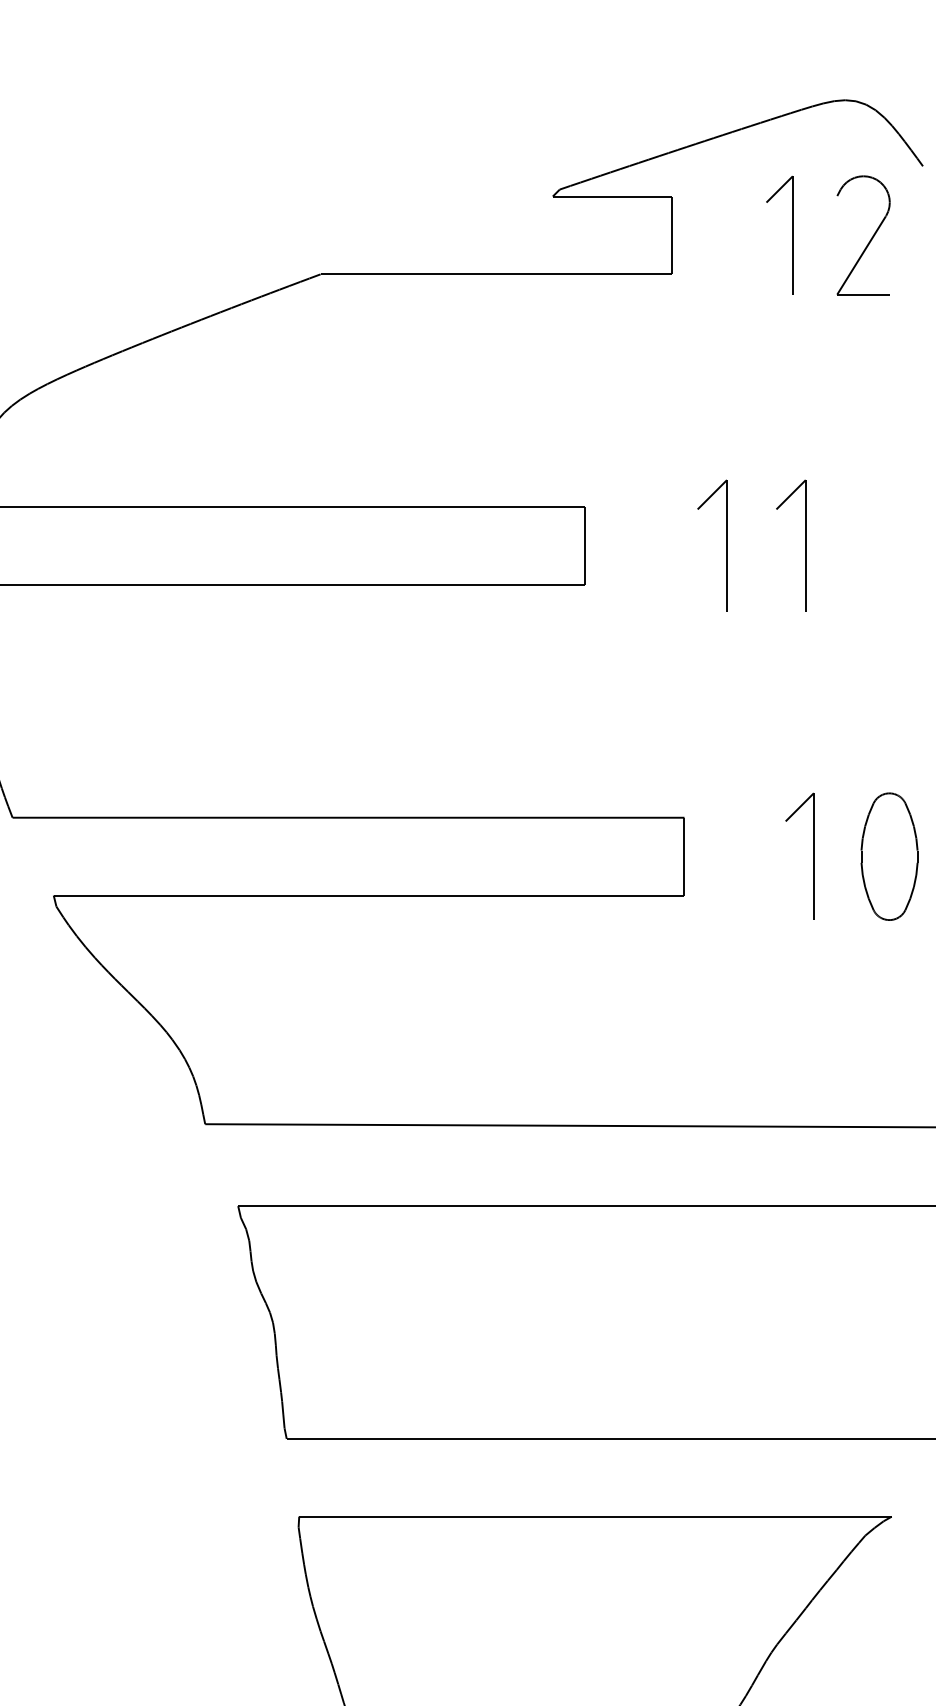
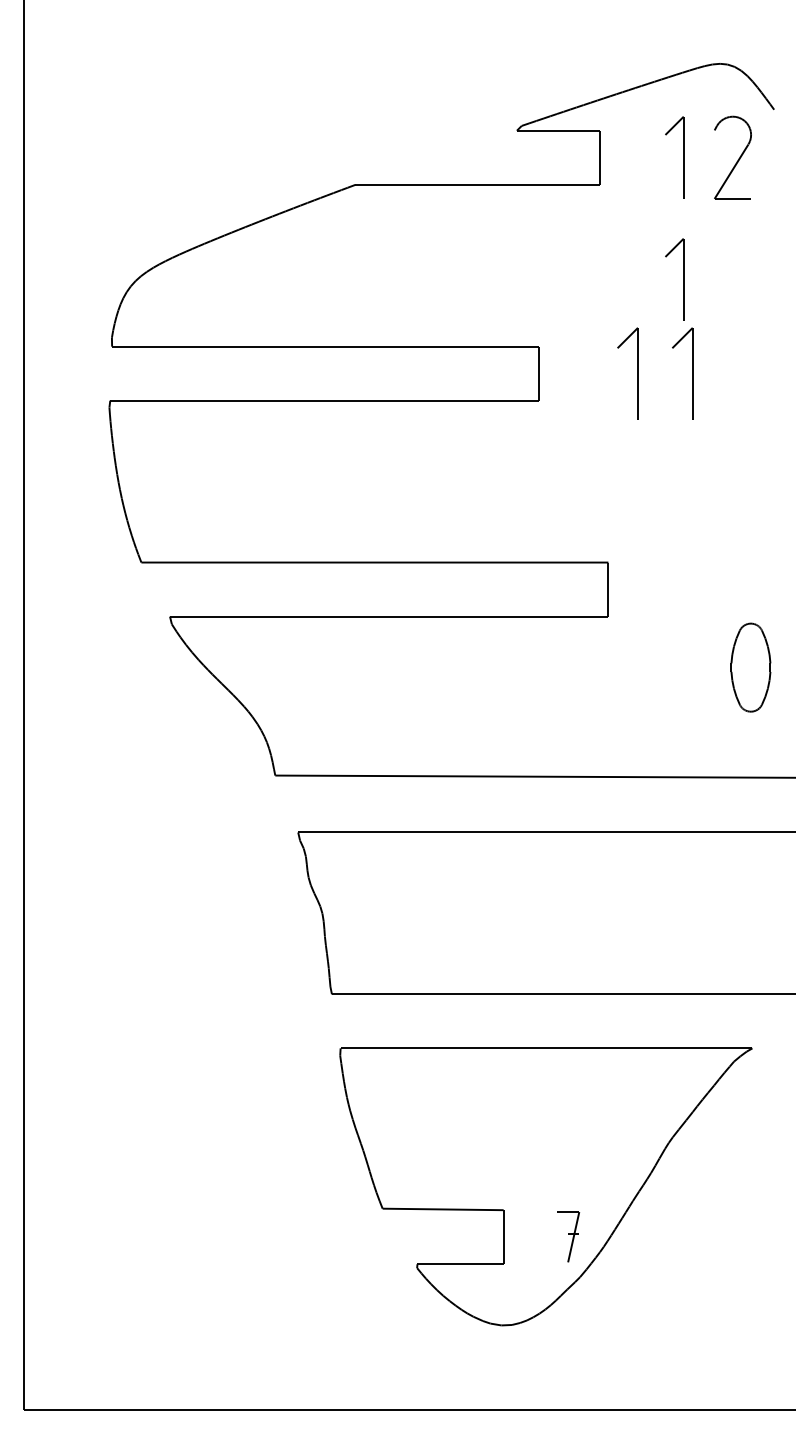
part: (792, 410) -> (683, 279), added
part: (812, 856) -> (697, 589), removed
part: (888, 856) -> (750, 667), moved

